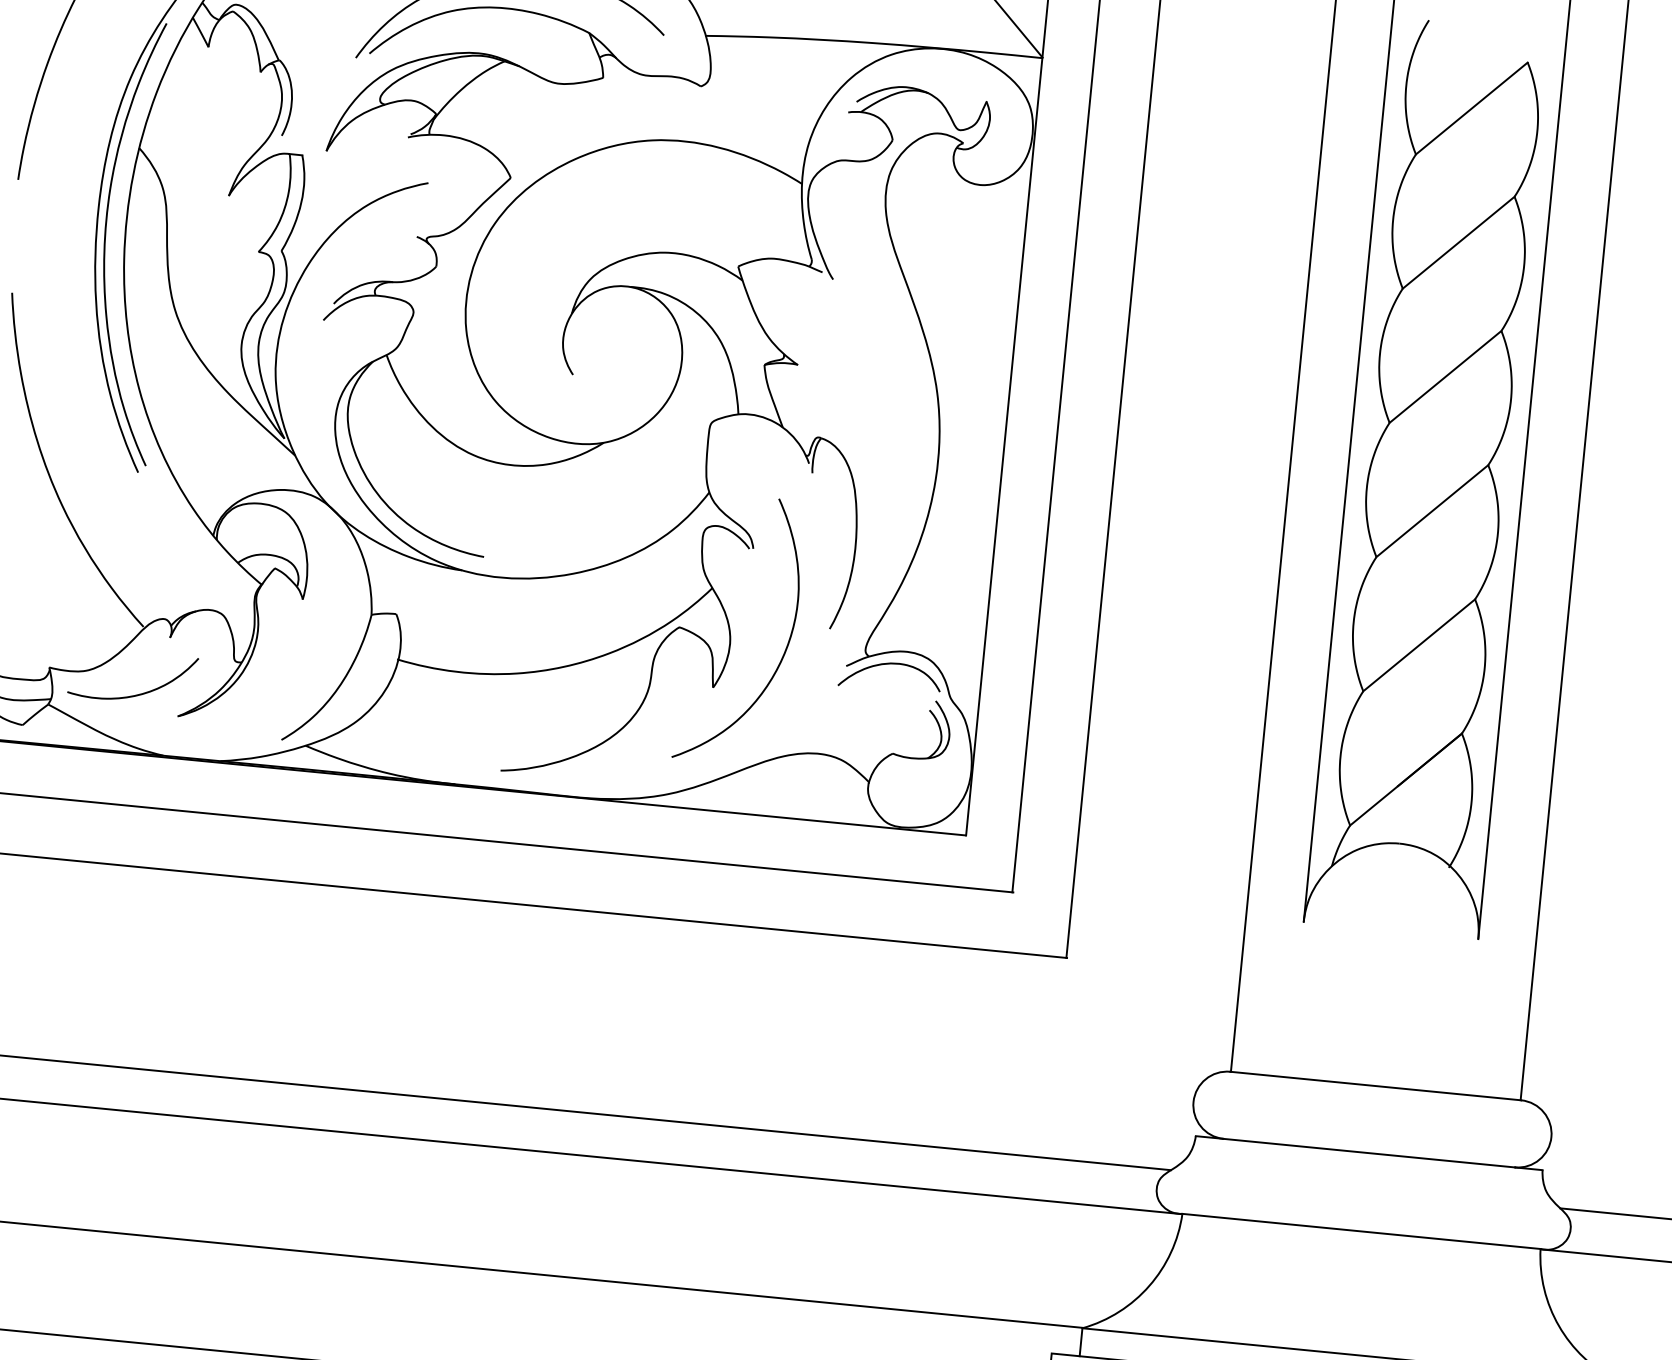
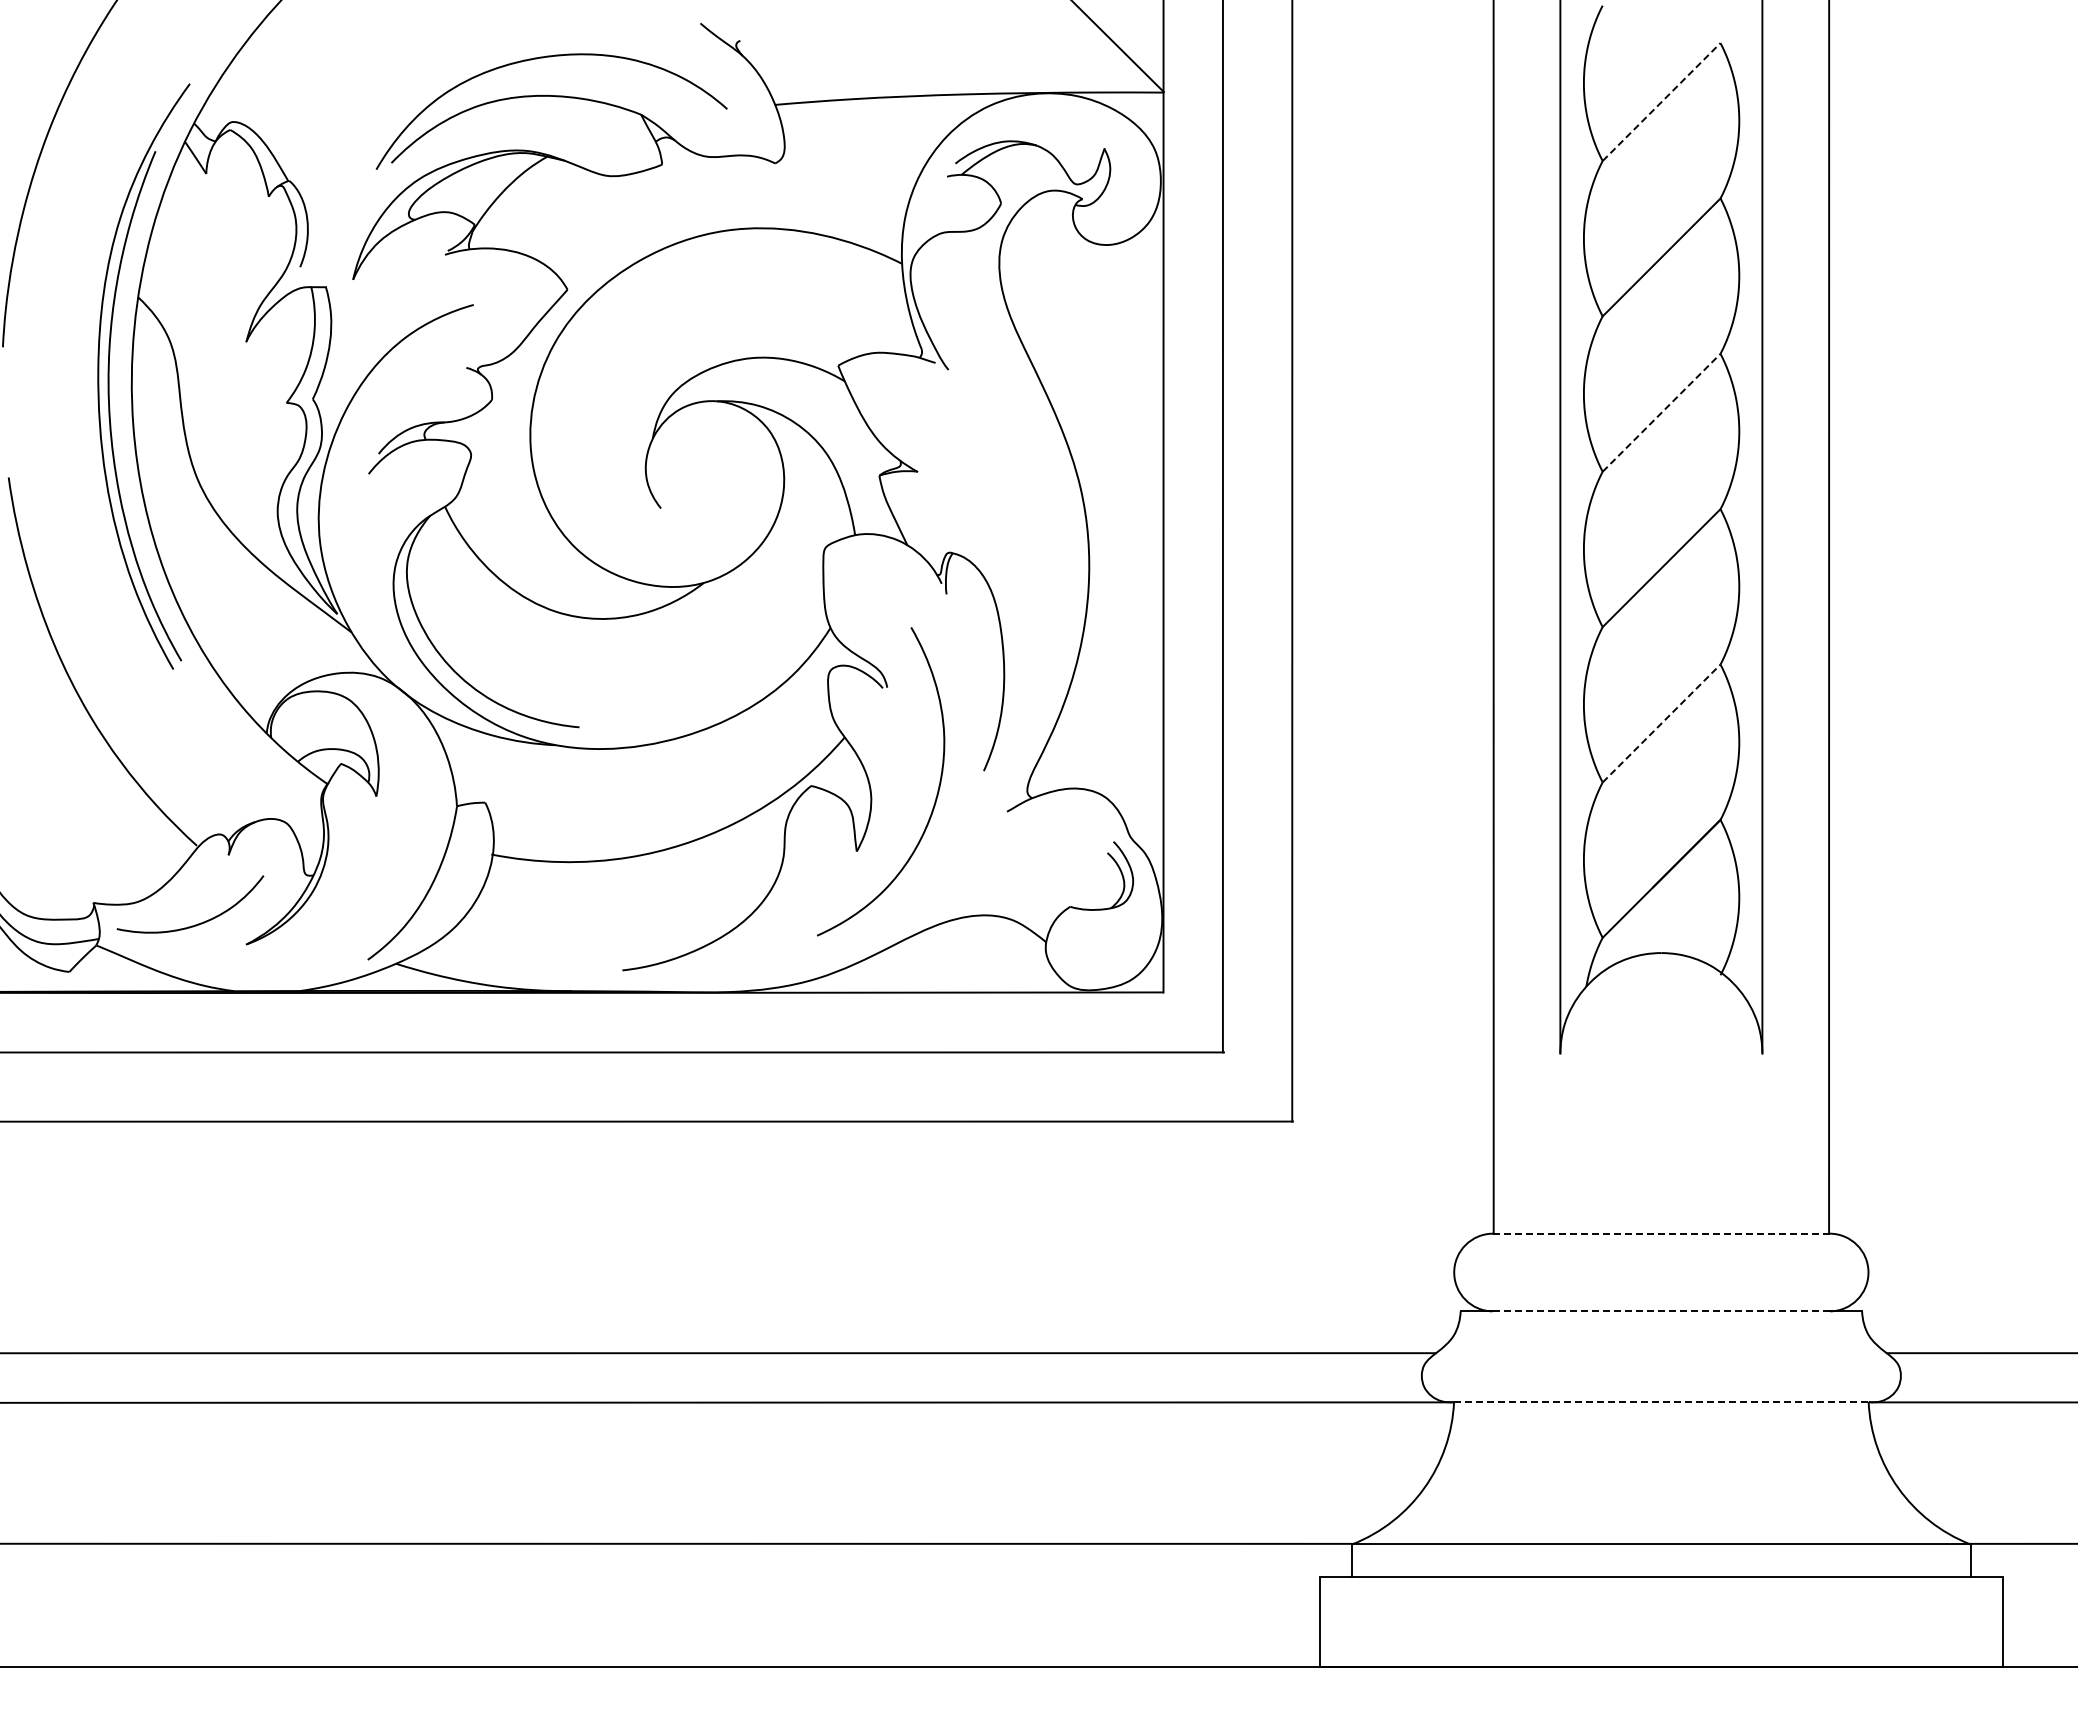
line: (1471, 108) -> (1661, 101), solid -> dashed
line: (1445, 376) -> (1661, 412), solid -> dashed
line: (1419, 645) -> (1661, 723), solid -> dashed
curve: (887, 664) -> (1054, 805), removed
line: (1375, 1085) -> (1661, 1233), solid -> dashed
line: (1369, 1153) -> (1661, 1311), solid -> dashed
line: (1361, 1231) -> (1661, 1401), solid -> dashed

